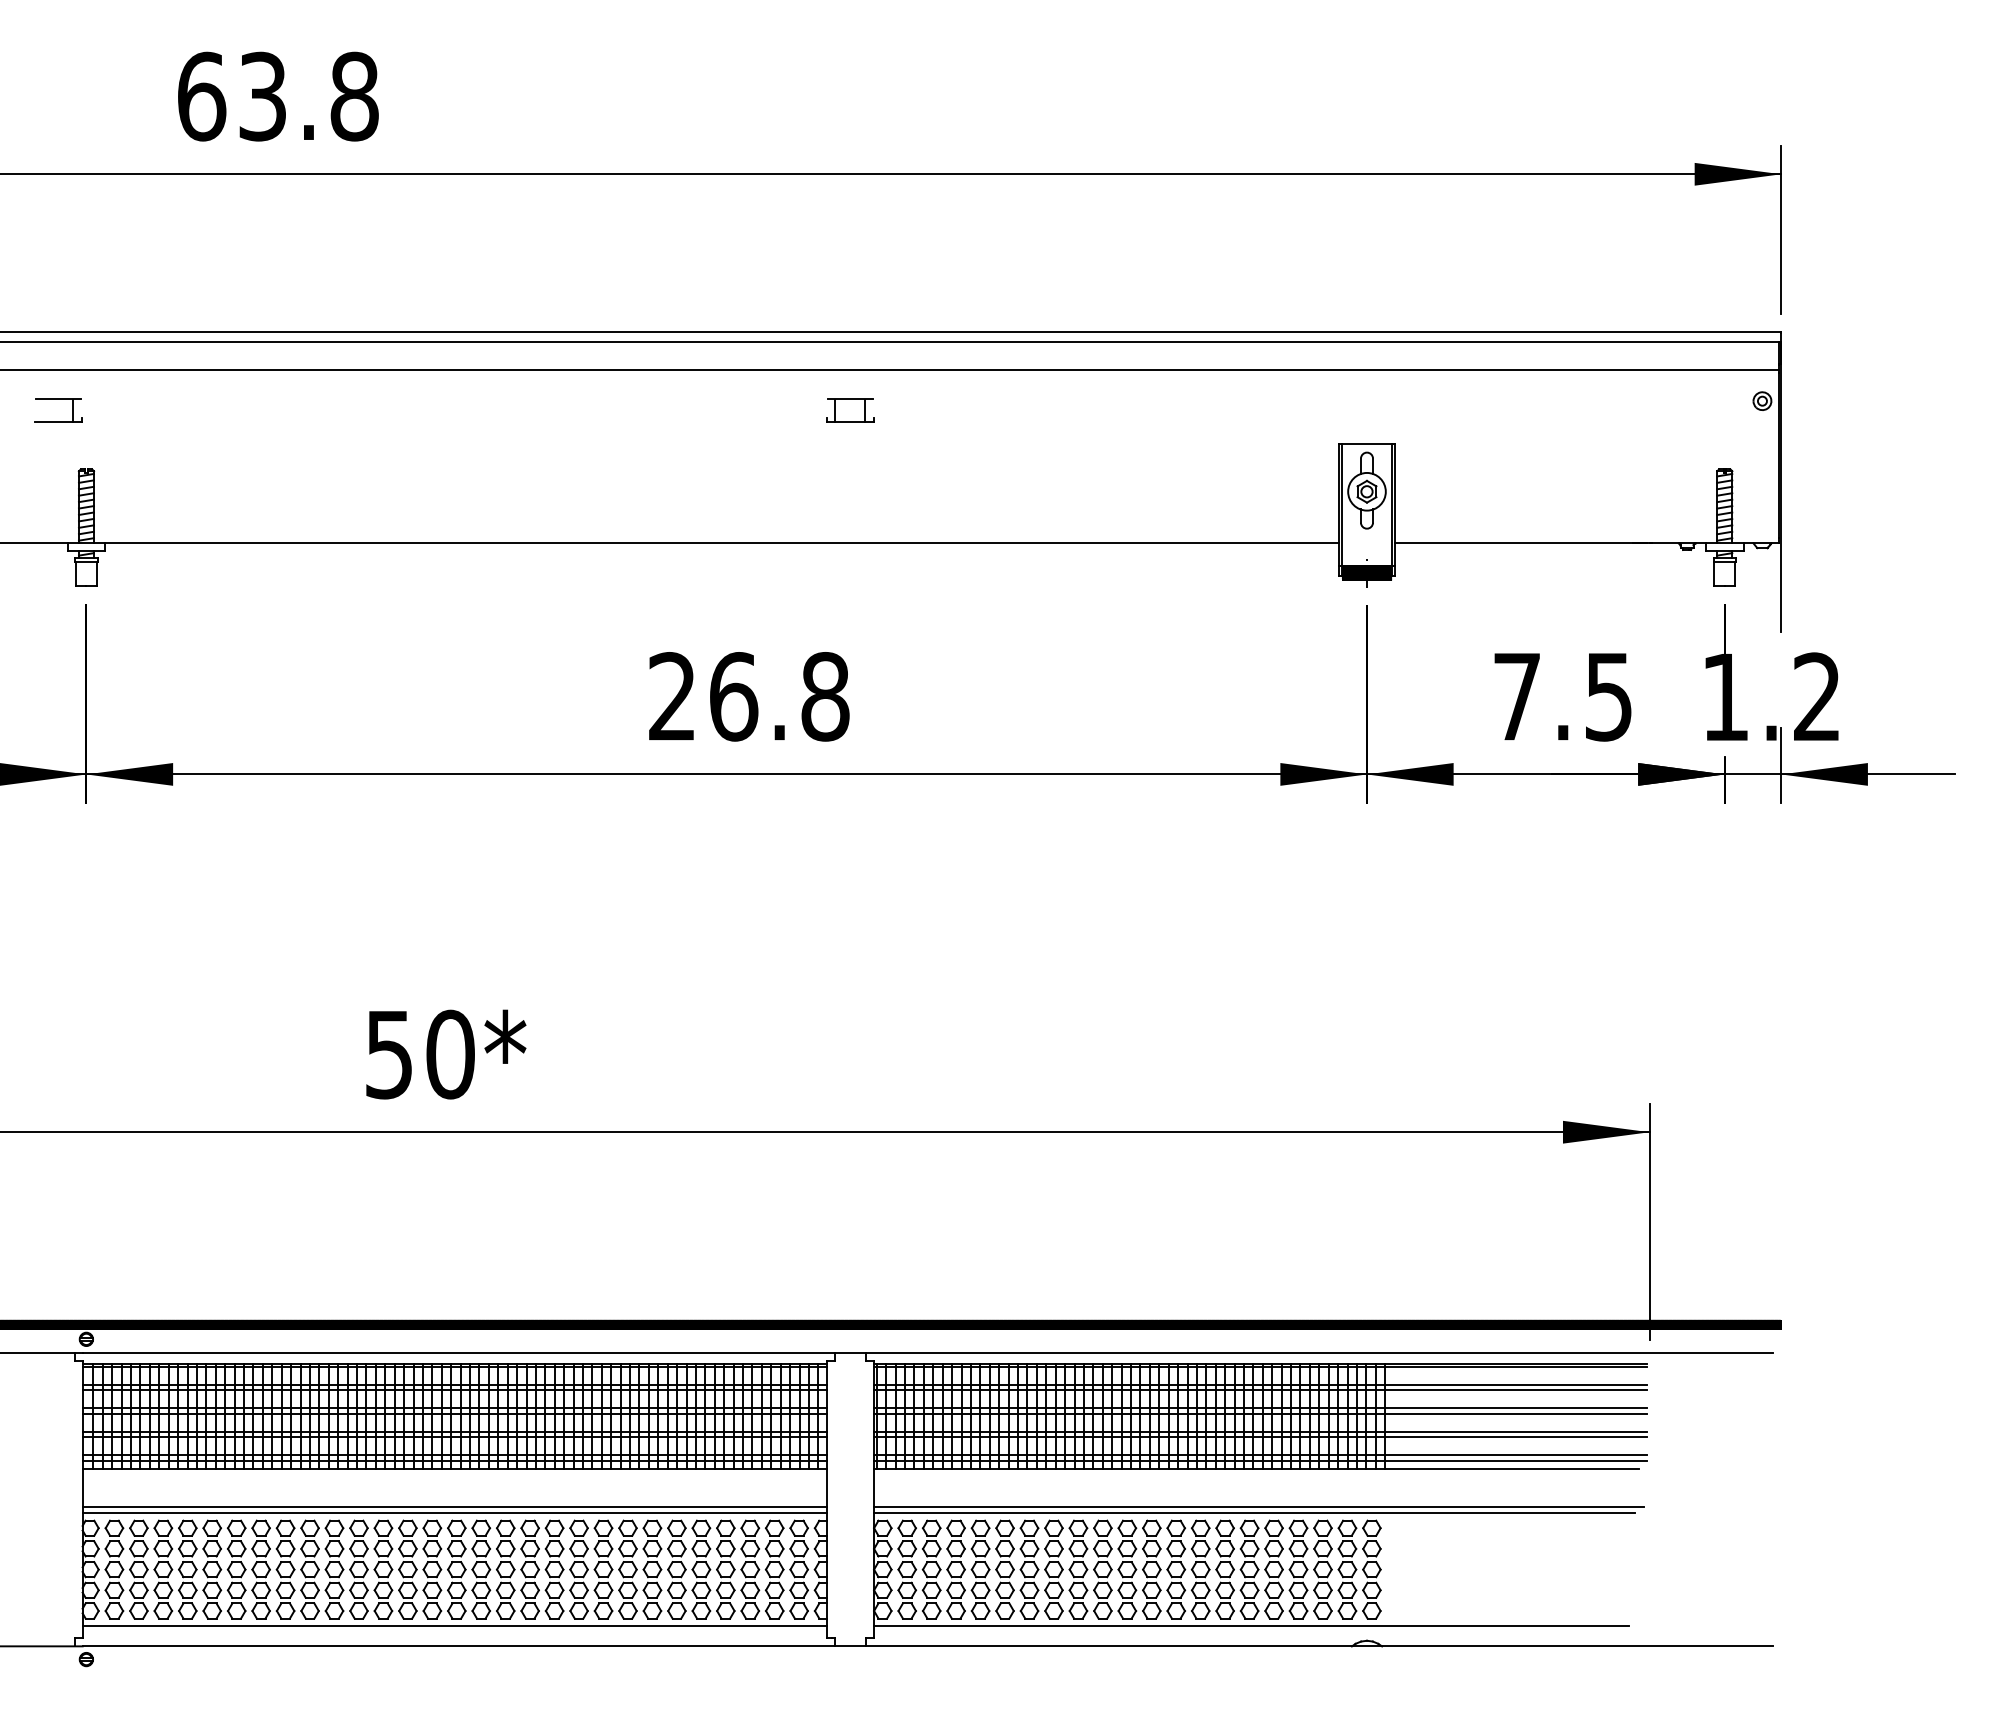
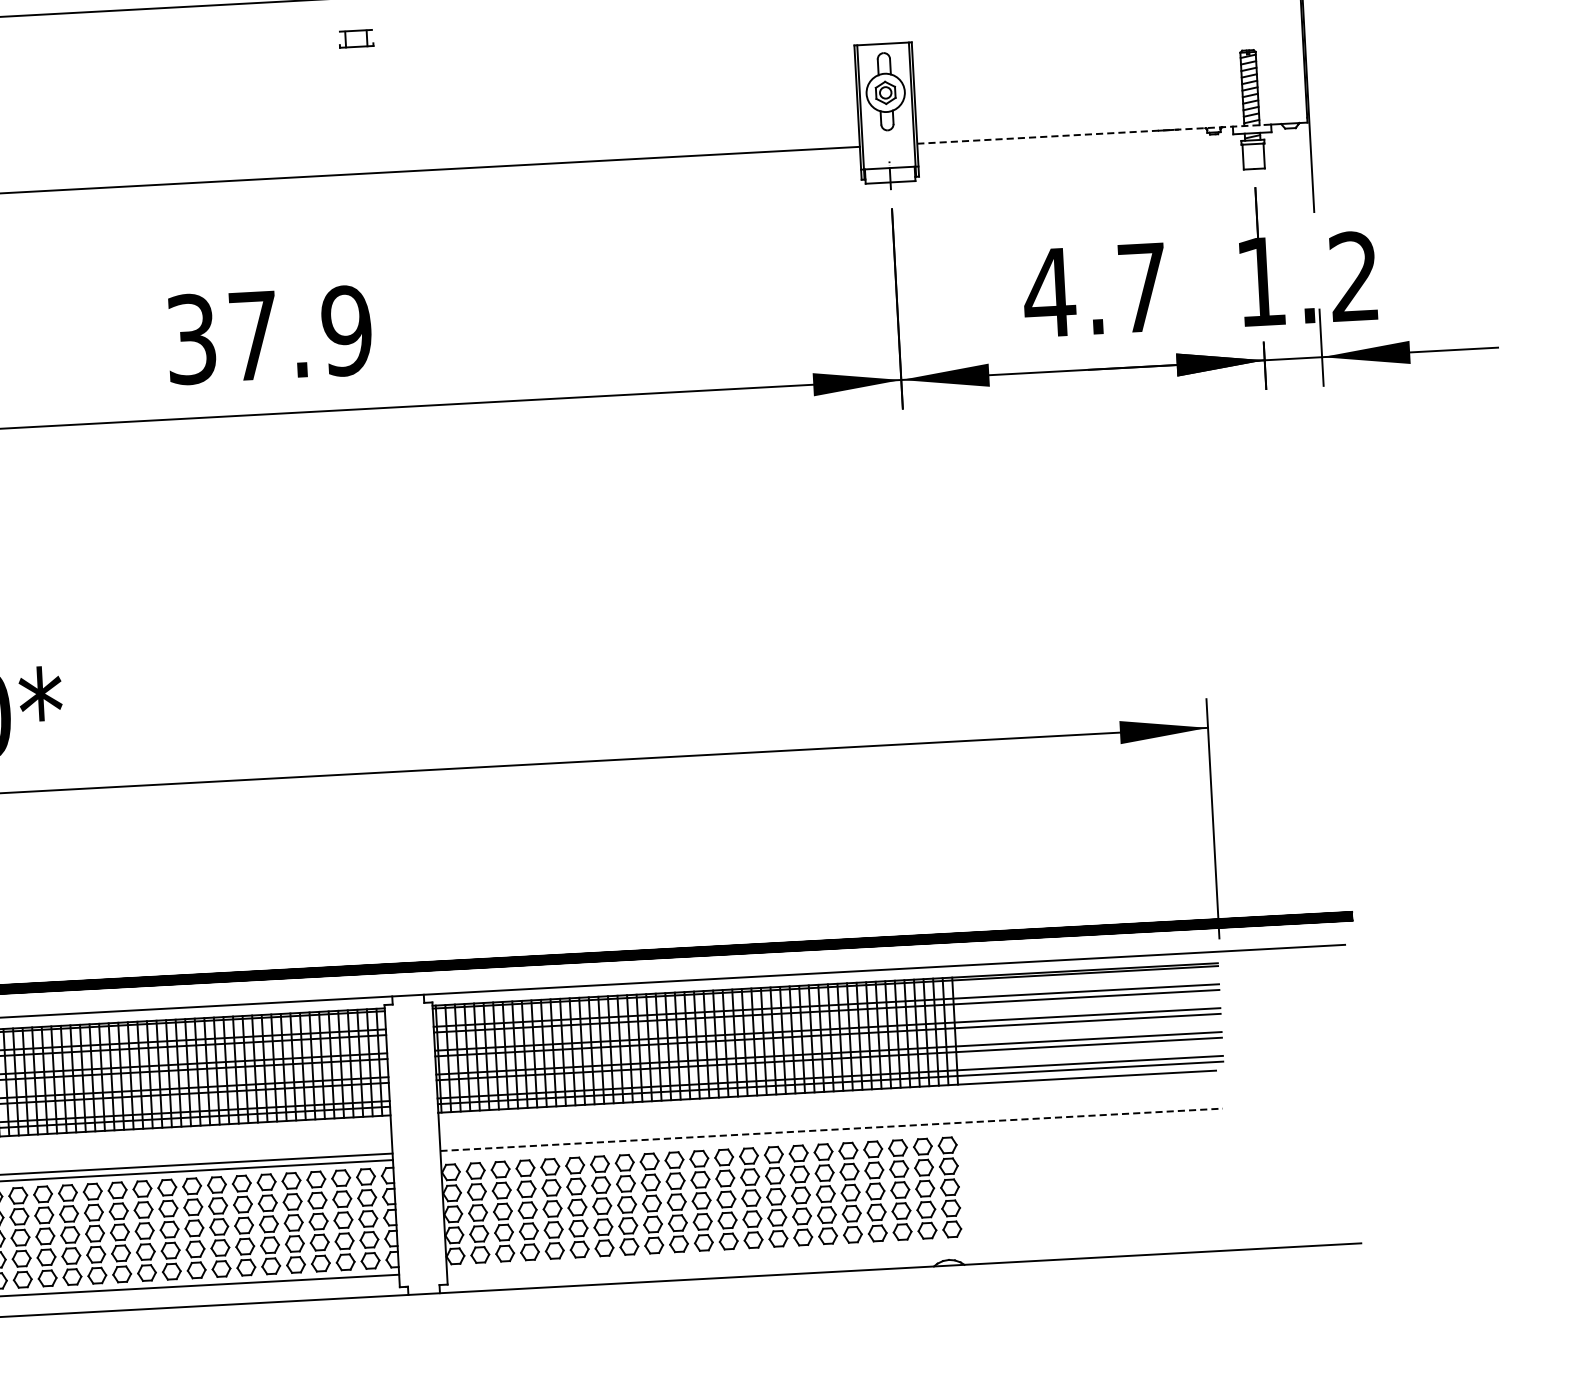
part: (850, 410) -> (356, 38), size x0.7
line: (1569, 543) -> (1094, 134), solid -> dashed
hatch: (1366, 572) -> (889, 174), removed
text: (749, 696) -> (269, 334), 26.8 -> 37.9
text: (1561, 697) -> (1094, 291), 7.5 -> 4.7
line: (1259, 1506) -> (832, 1129), solid -> dashed
line: (1253, 1513) -> (826, 1136), removed
line: (1250, 1626) -> (829, 1251), removed

